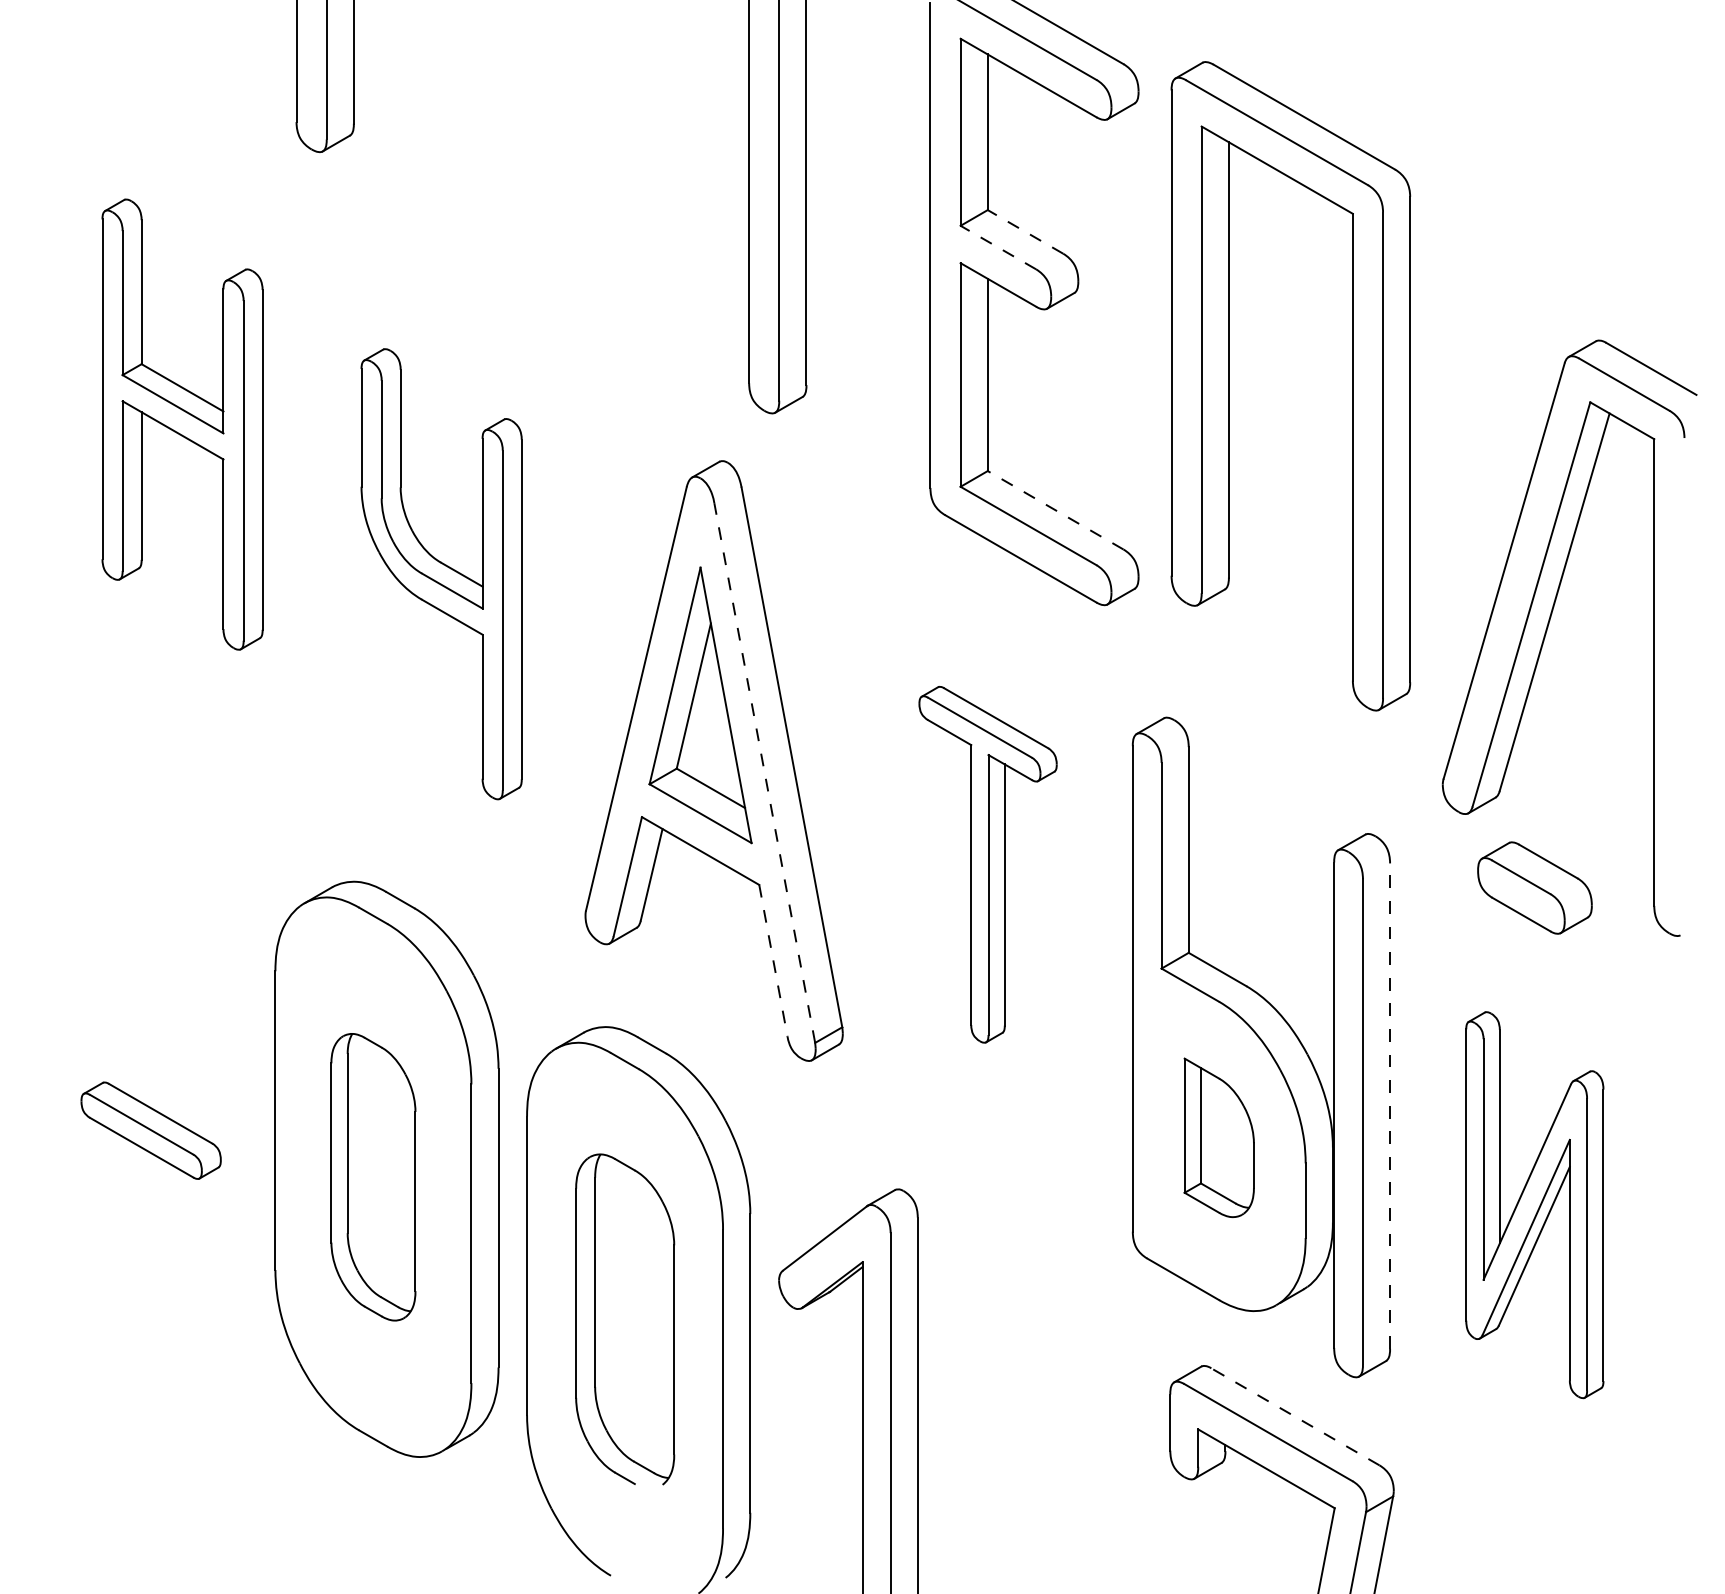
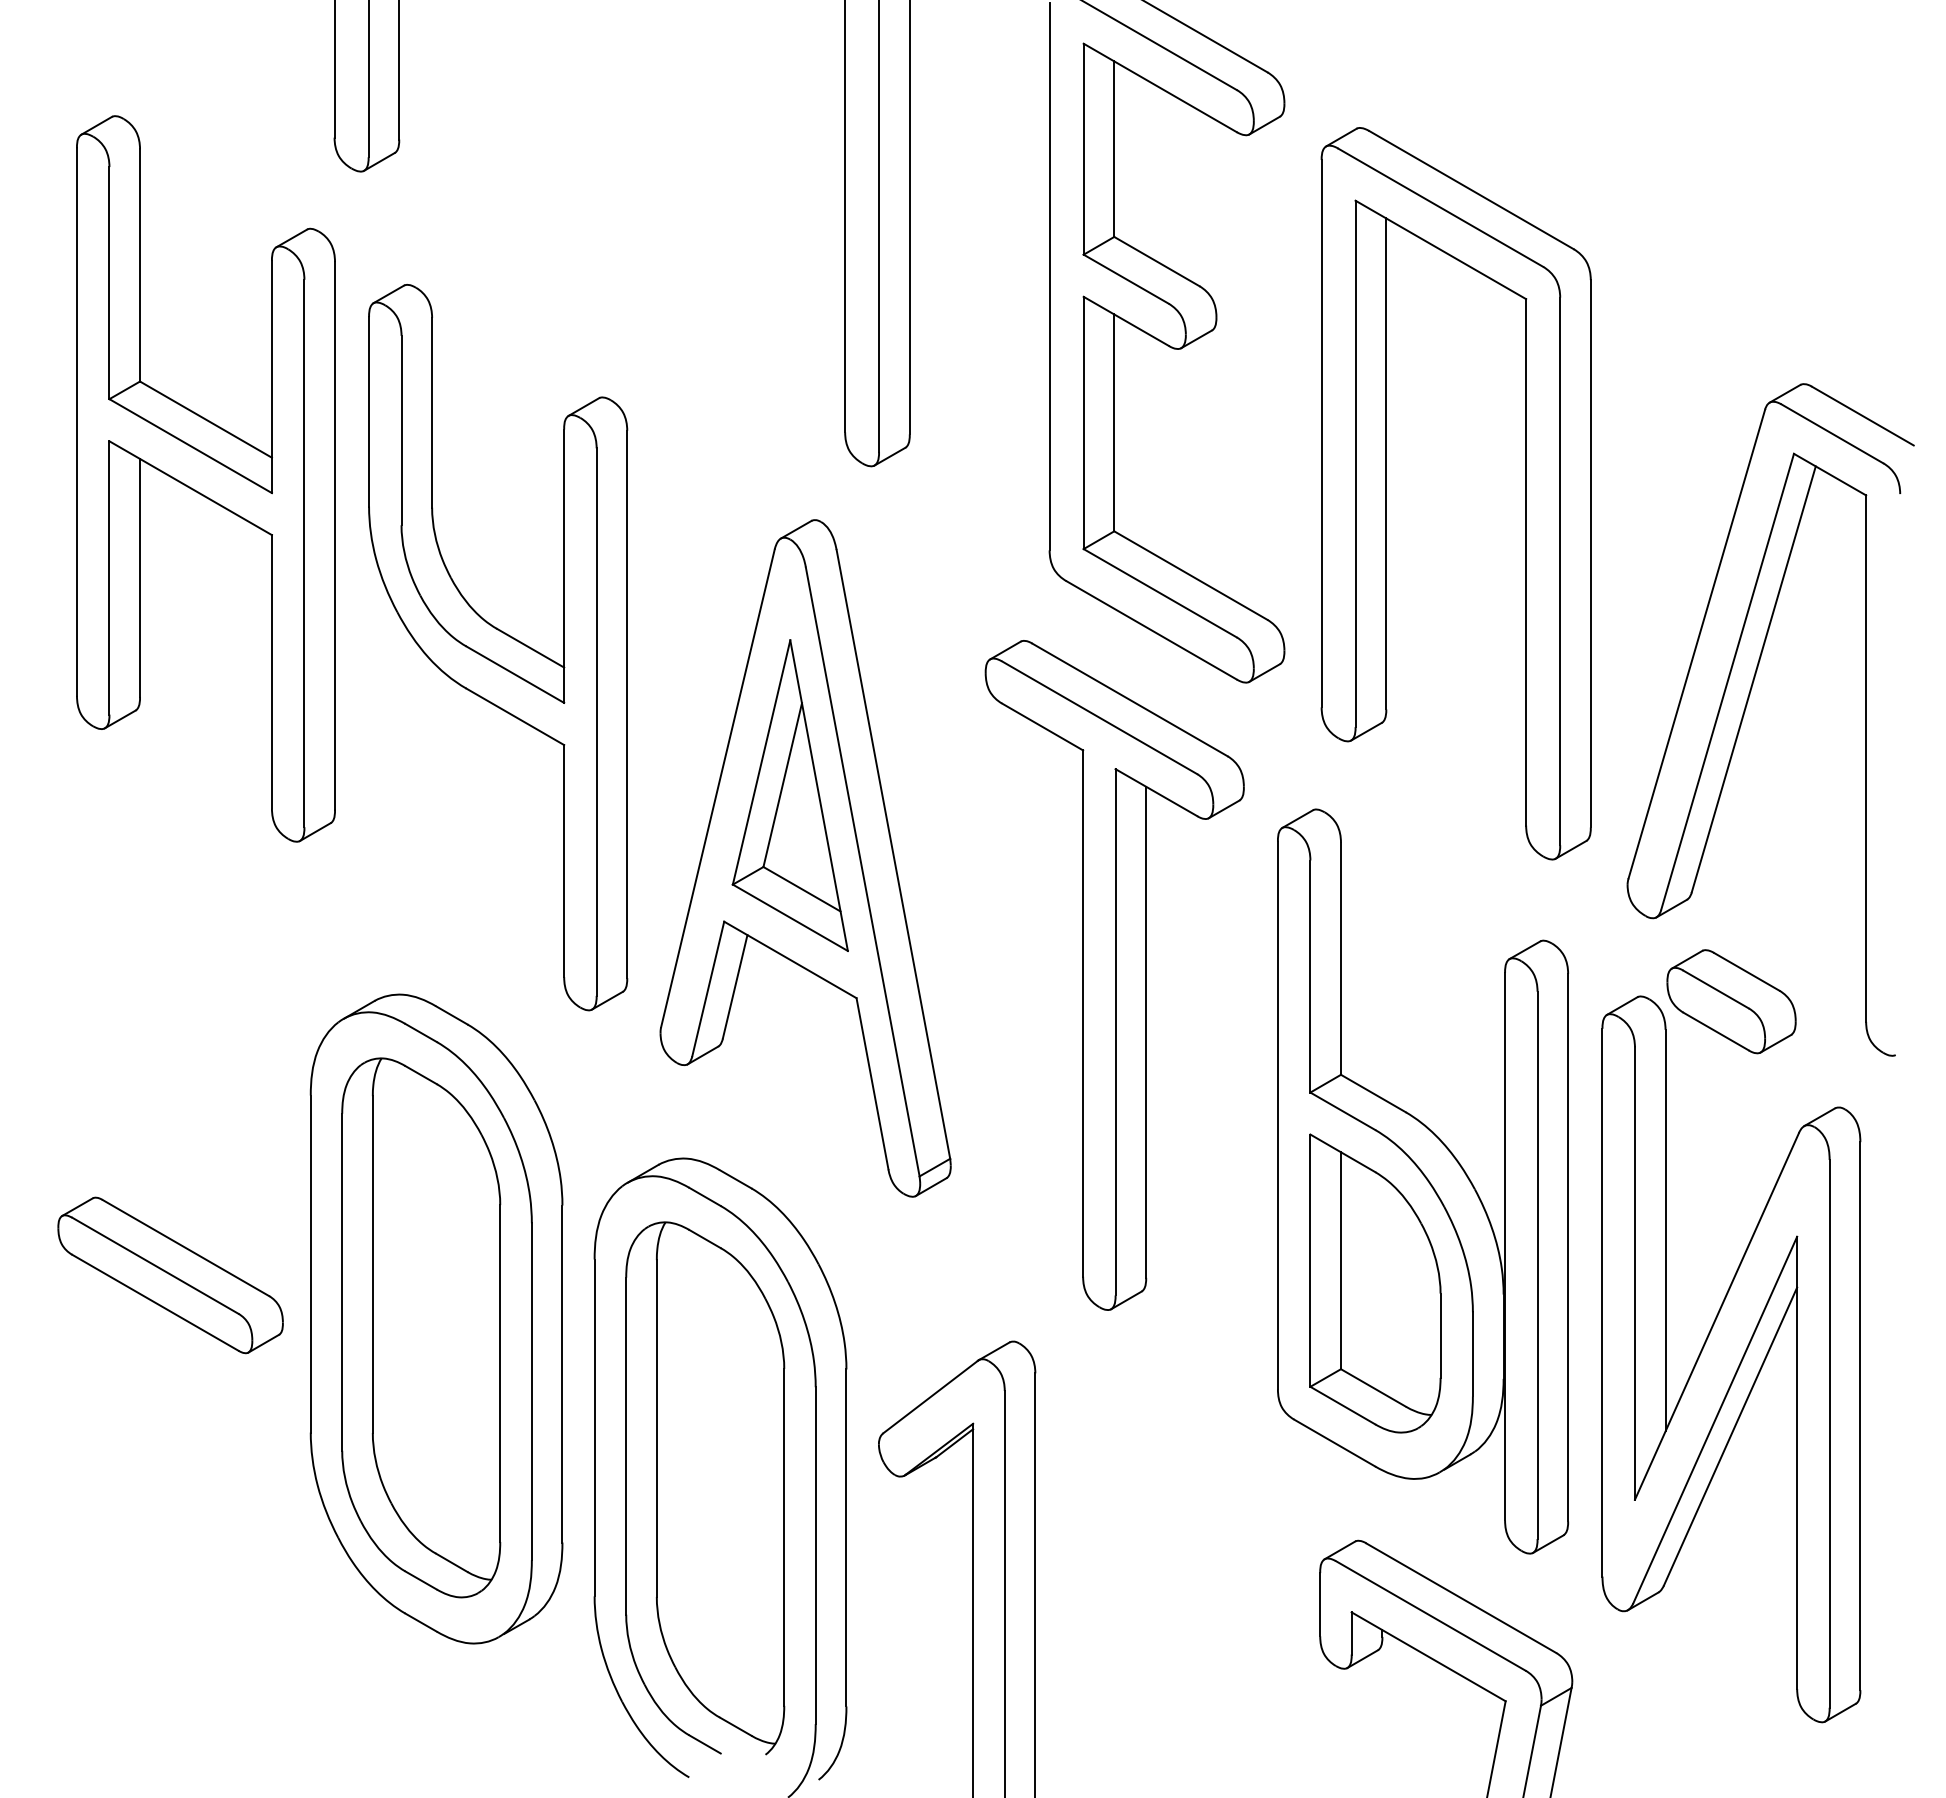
line: (1025, 231) -> (1156, 261), dashed -> solid
line: (997, 246) -> (1125, 278), dashed -> solid
part: (1229, 386) -> (1386, 493), moved
part: (182, 424) -> (205, 478), size x1.43
line: (1055, 510) -> (1190, 575), dashed -> solid
part: (441, 574) -> (498, 647), size x1.43
line: (764, 772) -> (862, 871), dashed -> solid
part: (987, 864) -> (1114, 975), size x1.67
line: (773, 961) -> (872, 1084), dashed -> solid
line: (1390, 1105) -> (1568, 1247), dashed -> solid
part: (151, 1130) -> (170, 1275), size x1.43
part: (1219, 1137) -> (1375, 1283), size x1.67
part: (373, 1176) -> (421, 1327), size x1.67
part: (1534, 1205) -> (1731, 1359), size x1.67
part: (625, 1319) -> (705, 1488), size x1.43
line: (1294, 1416) -> (1460, 1597), dashed -> solid

